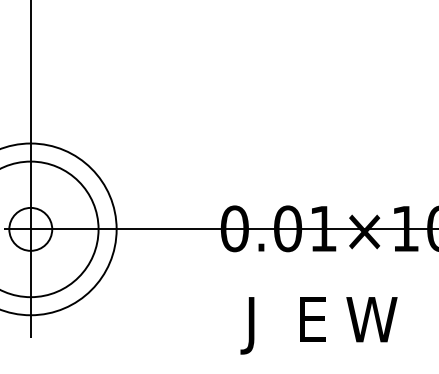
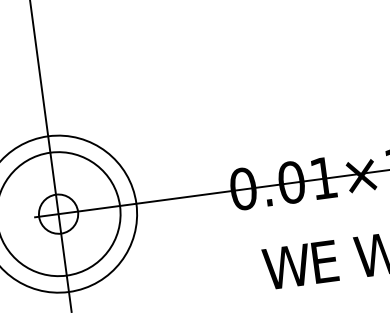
text: (268, 325) -> (285, 272), J -> W

